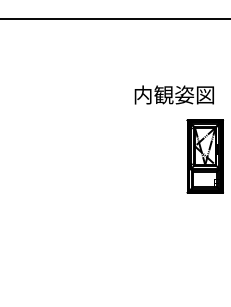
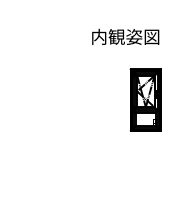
text: (173, 94) -> (124, 36), moved

